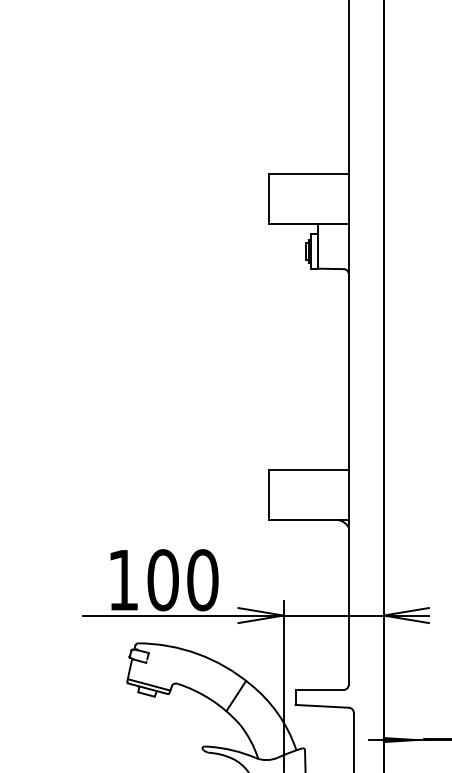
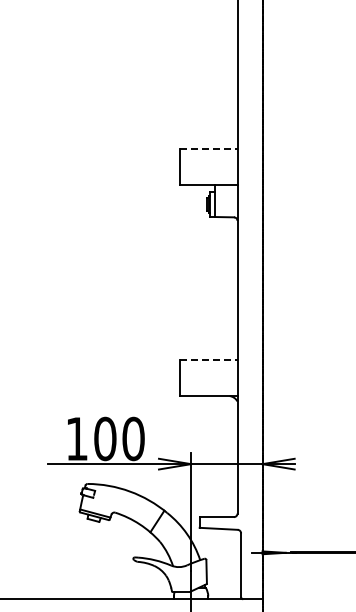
line: (307, 173) -> (208, 149), solid -> dashed
line: (307, 470) -> (208, 360), solid -> dashed

